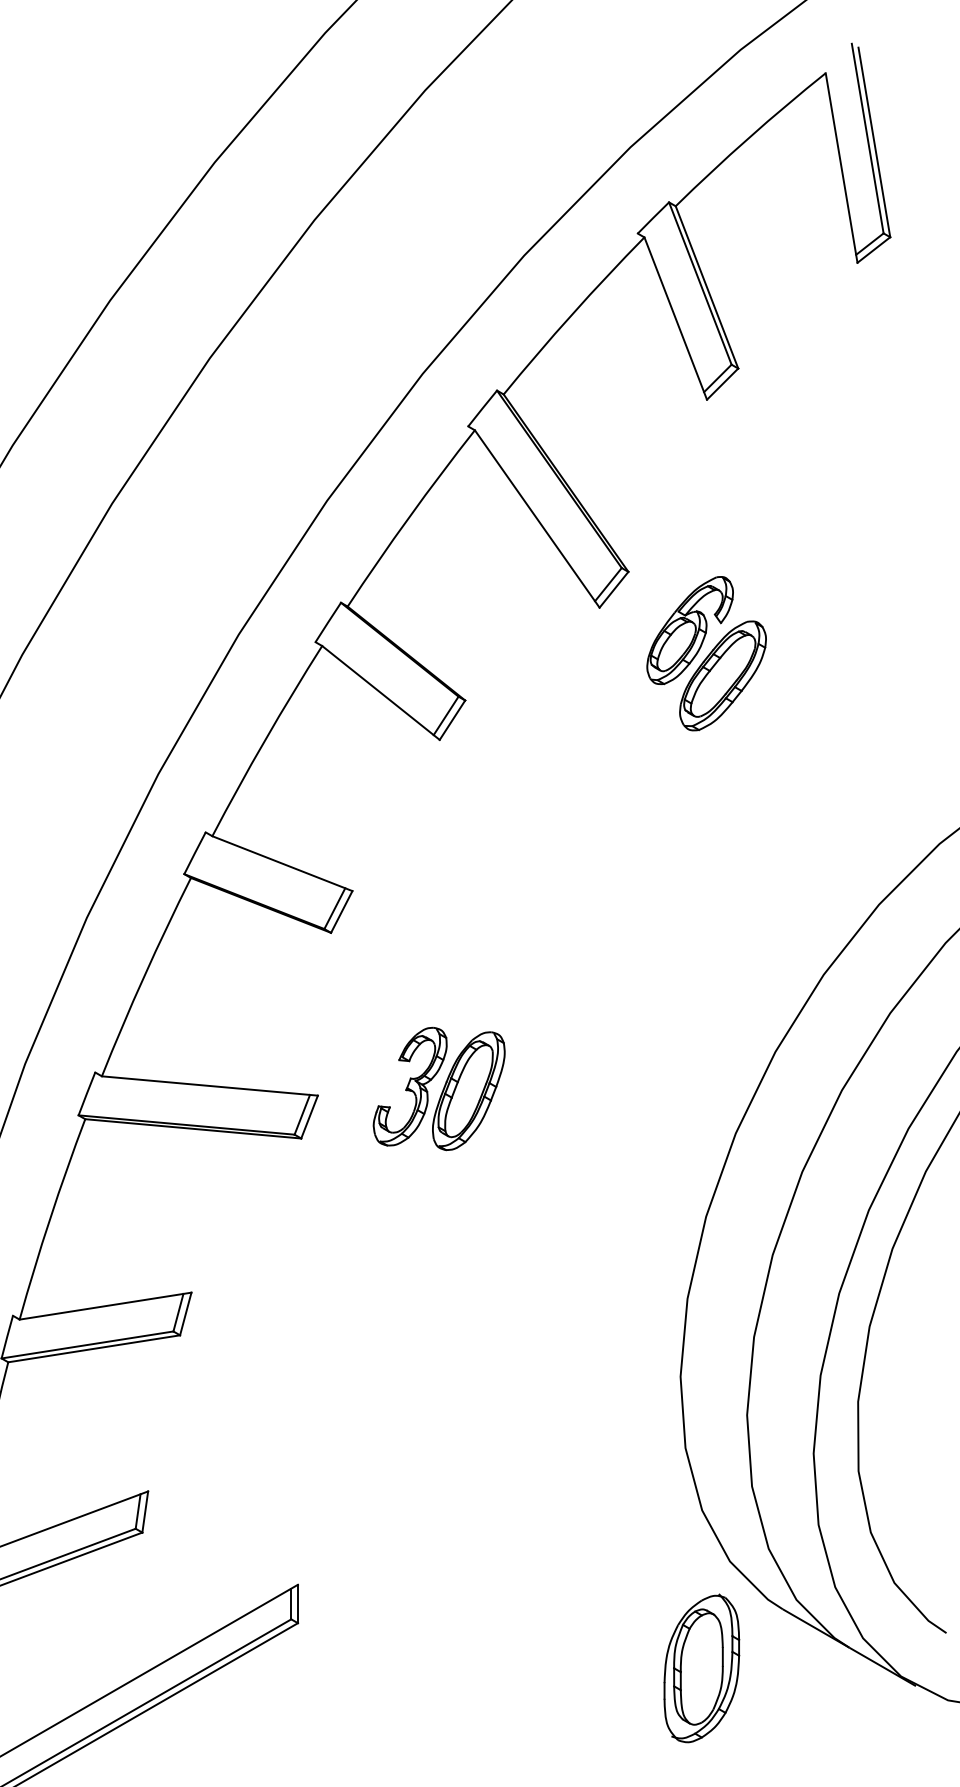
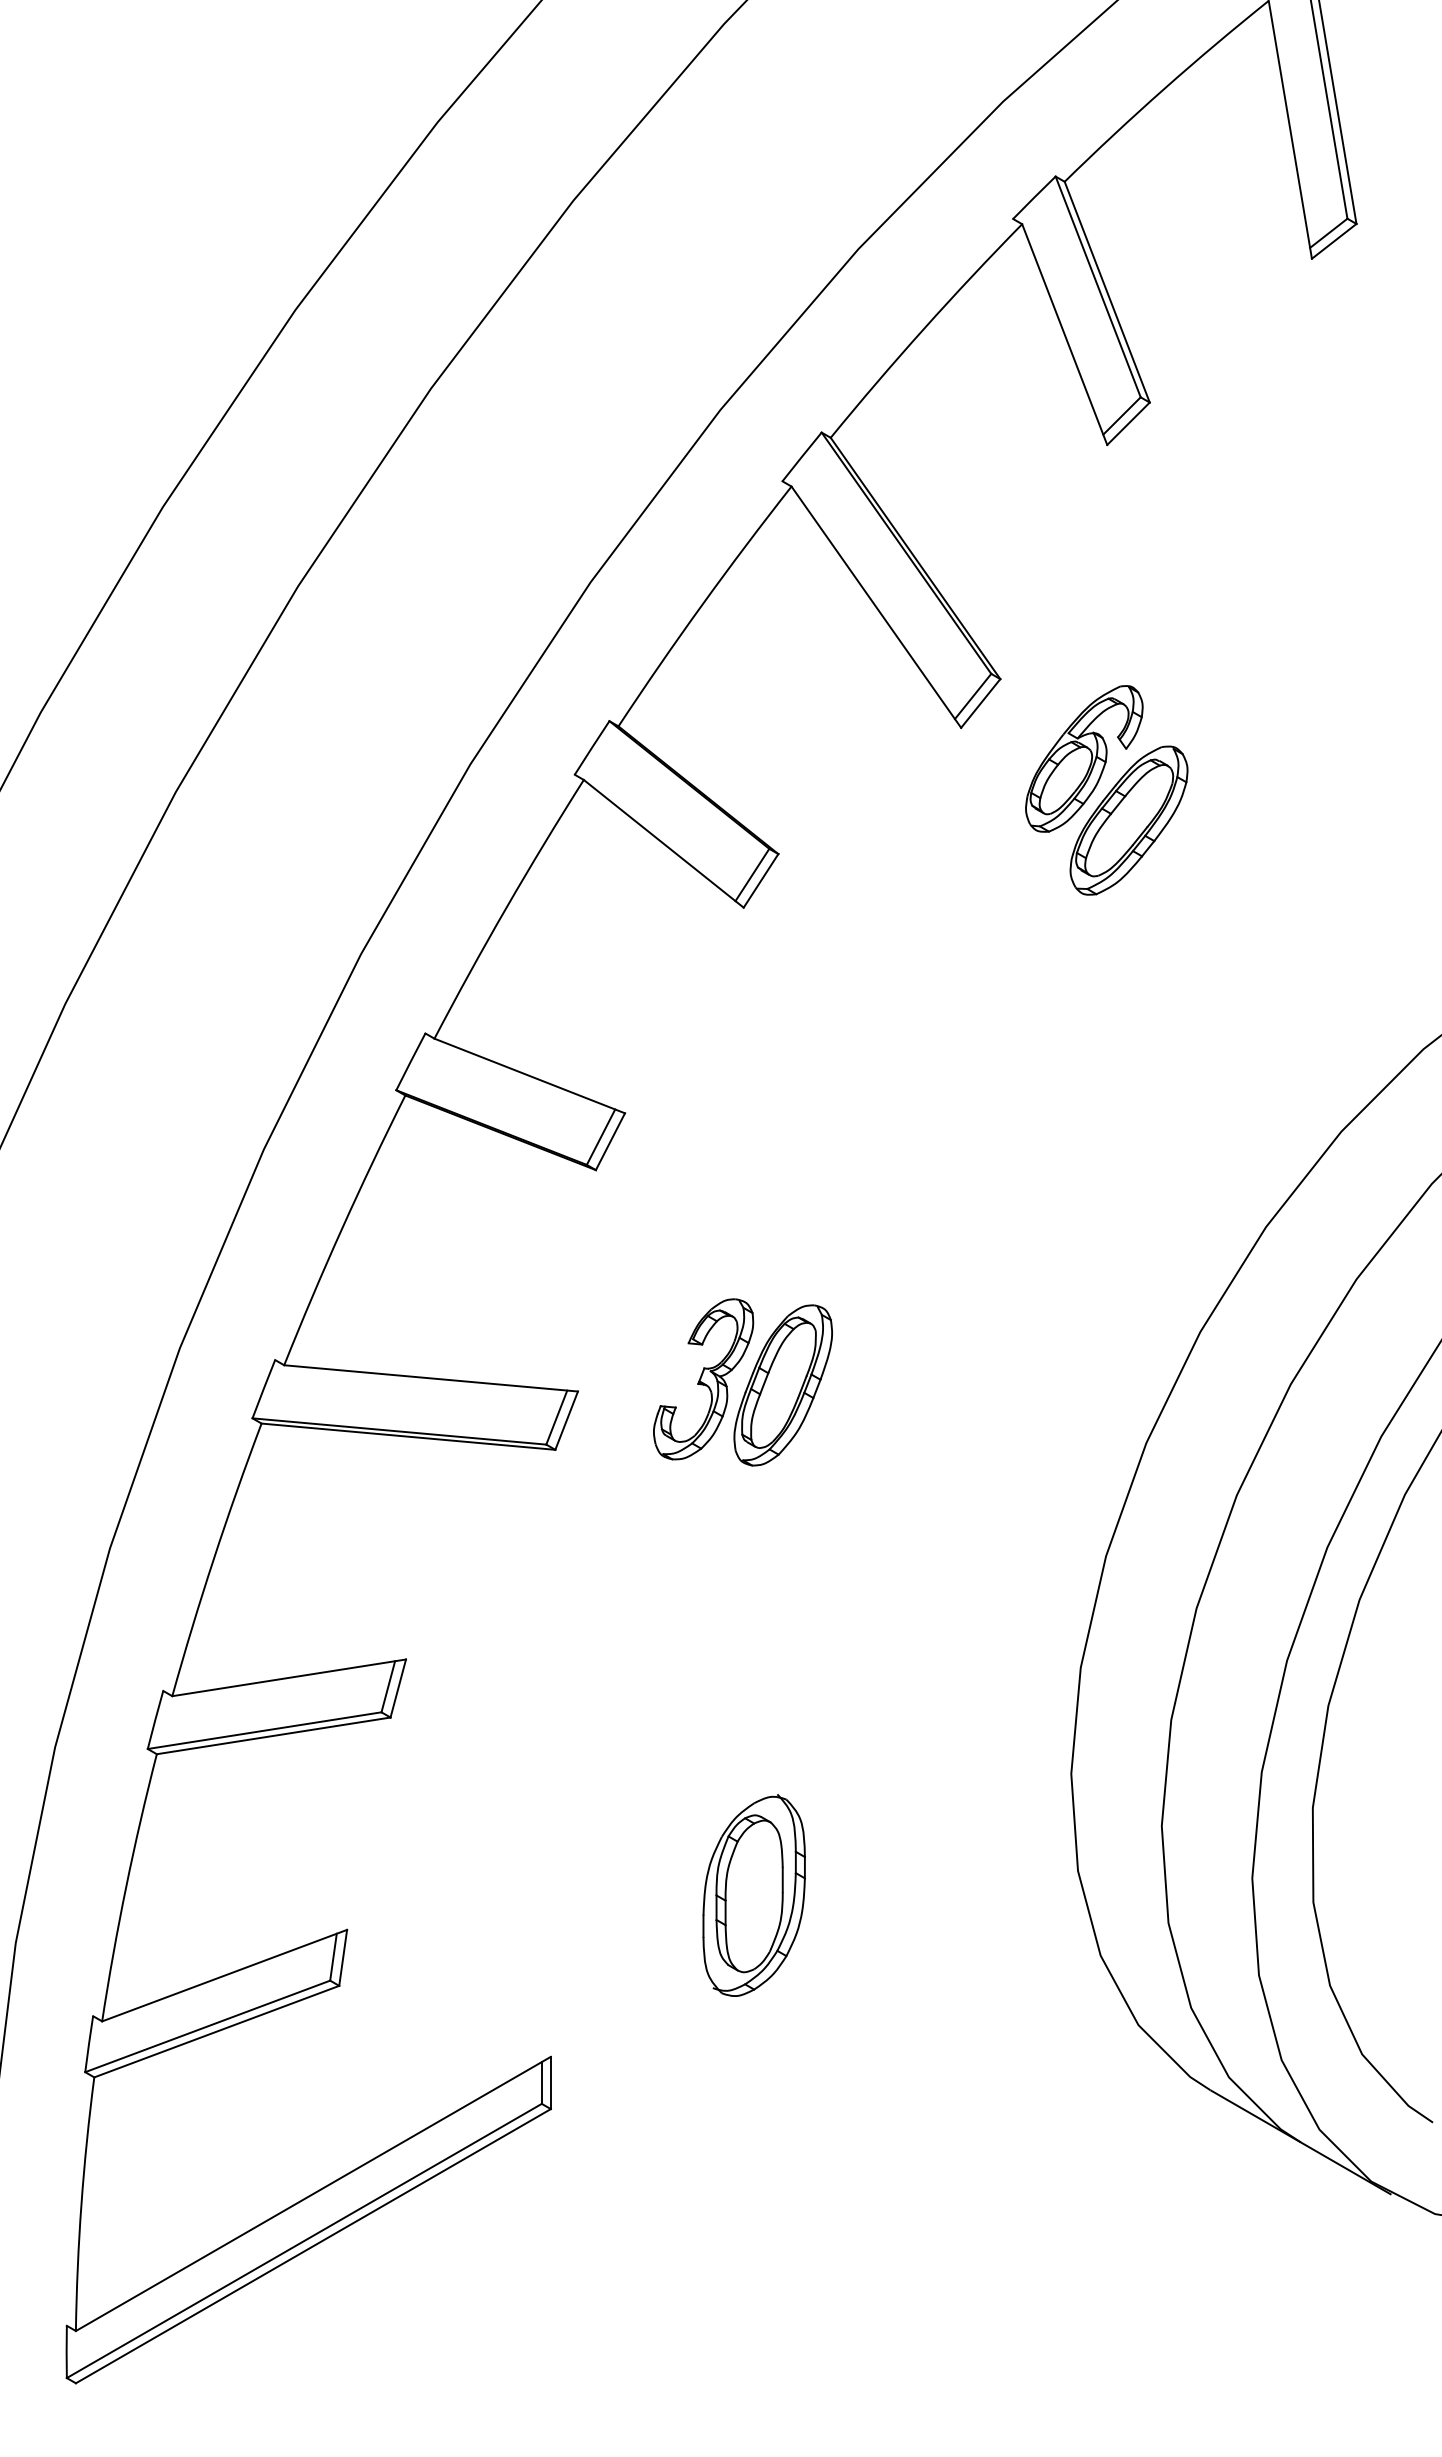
part: (701, 1668) -> (753, 1895), moved

